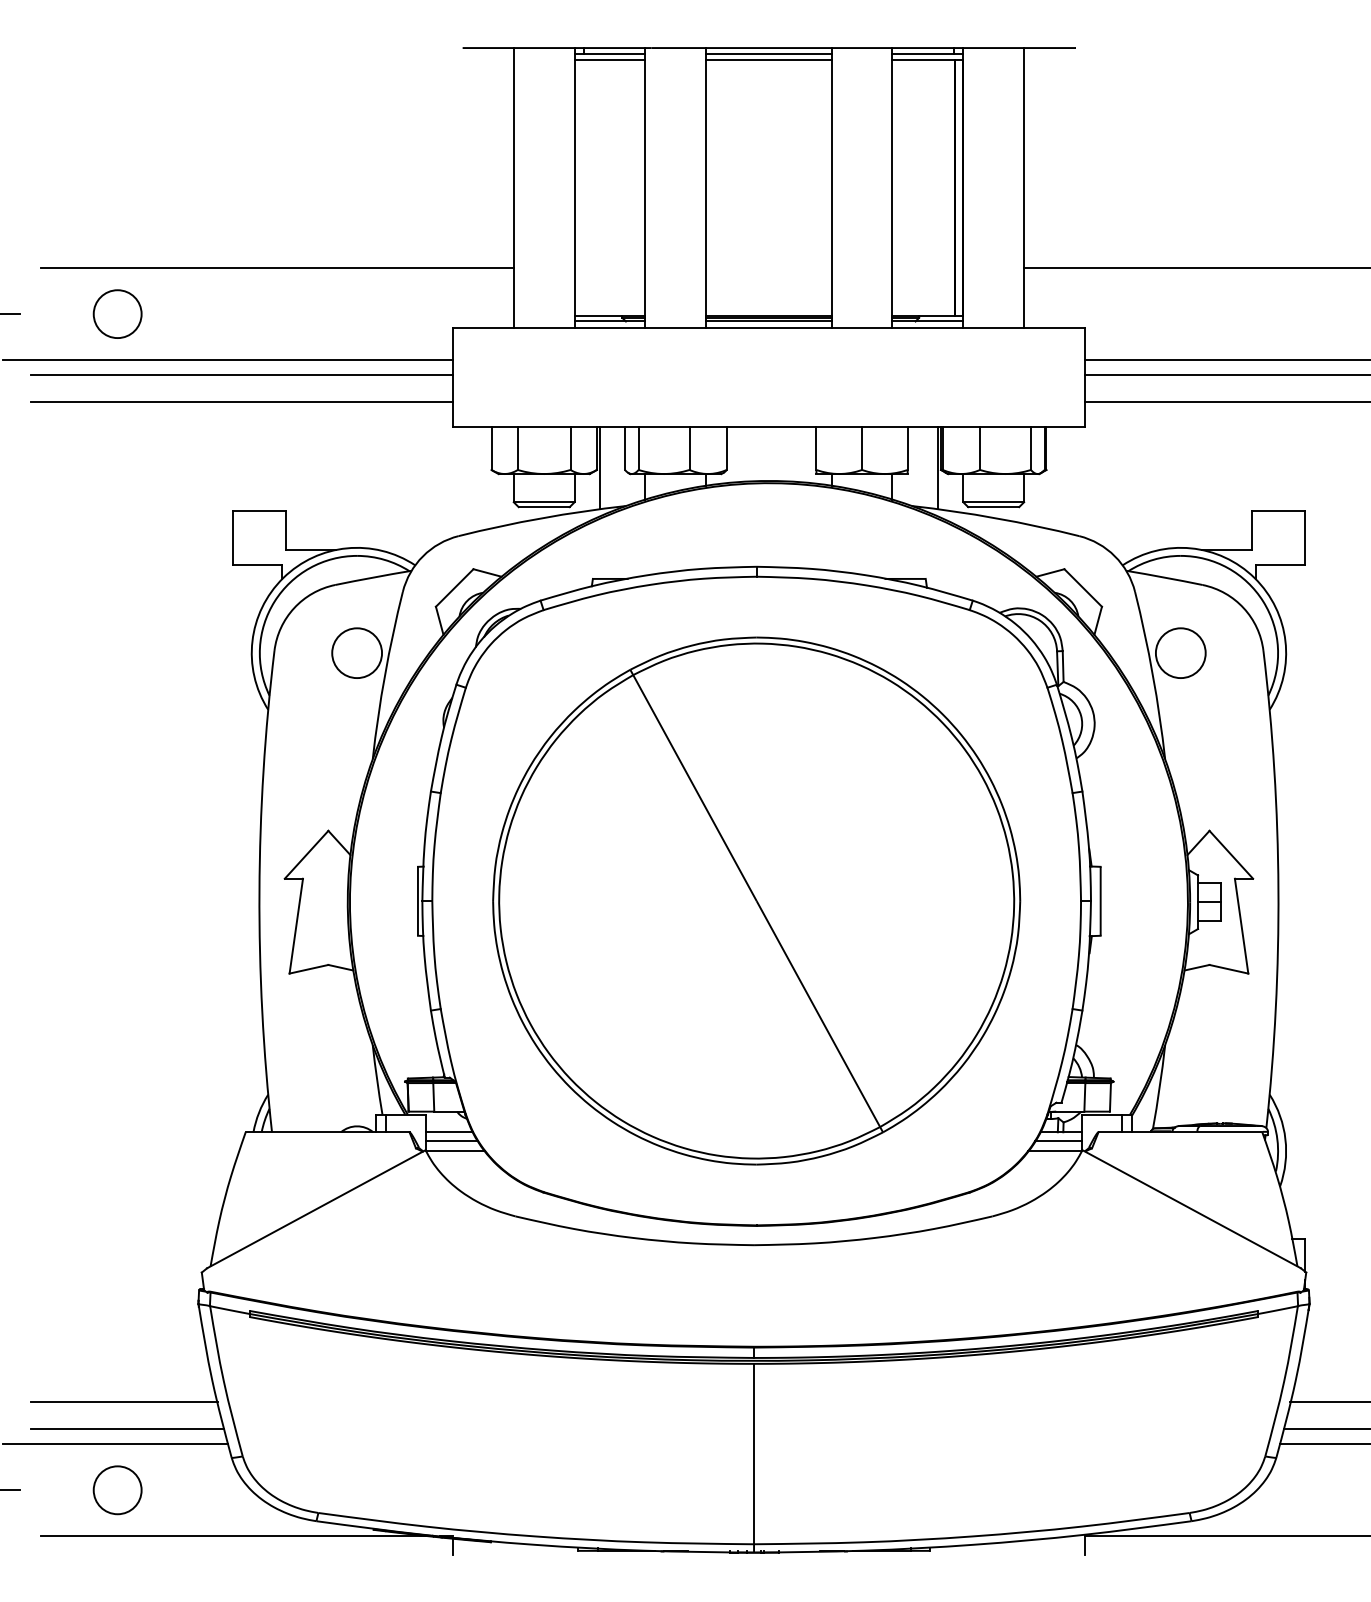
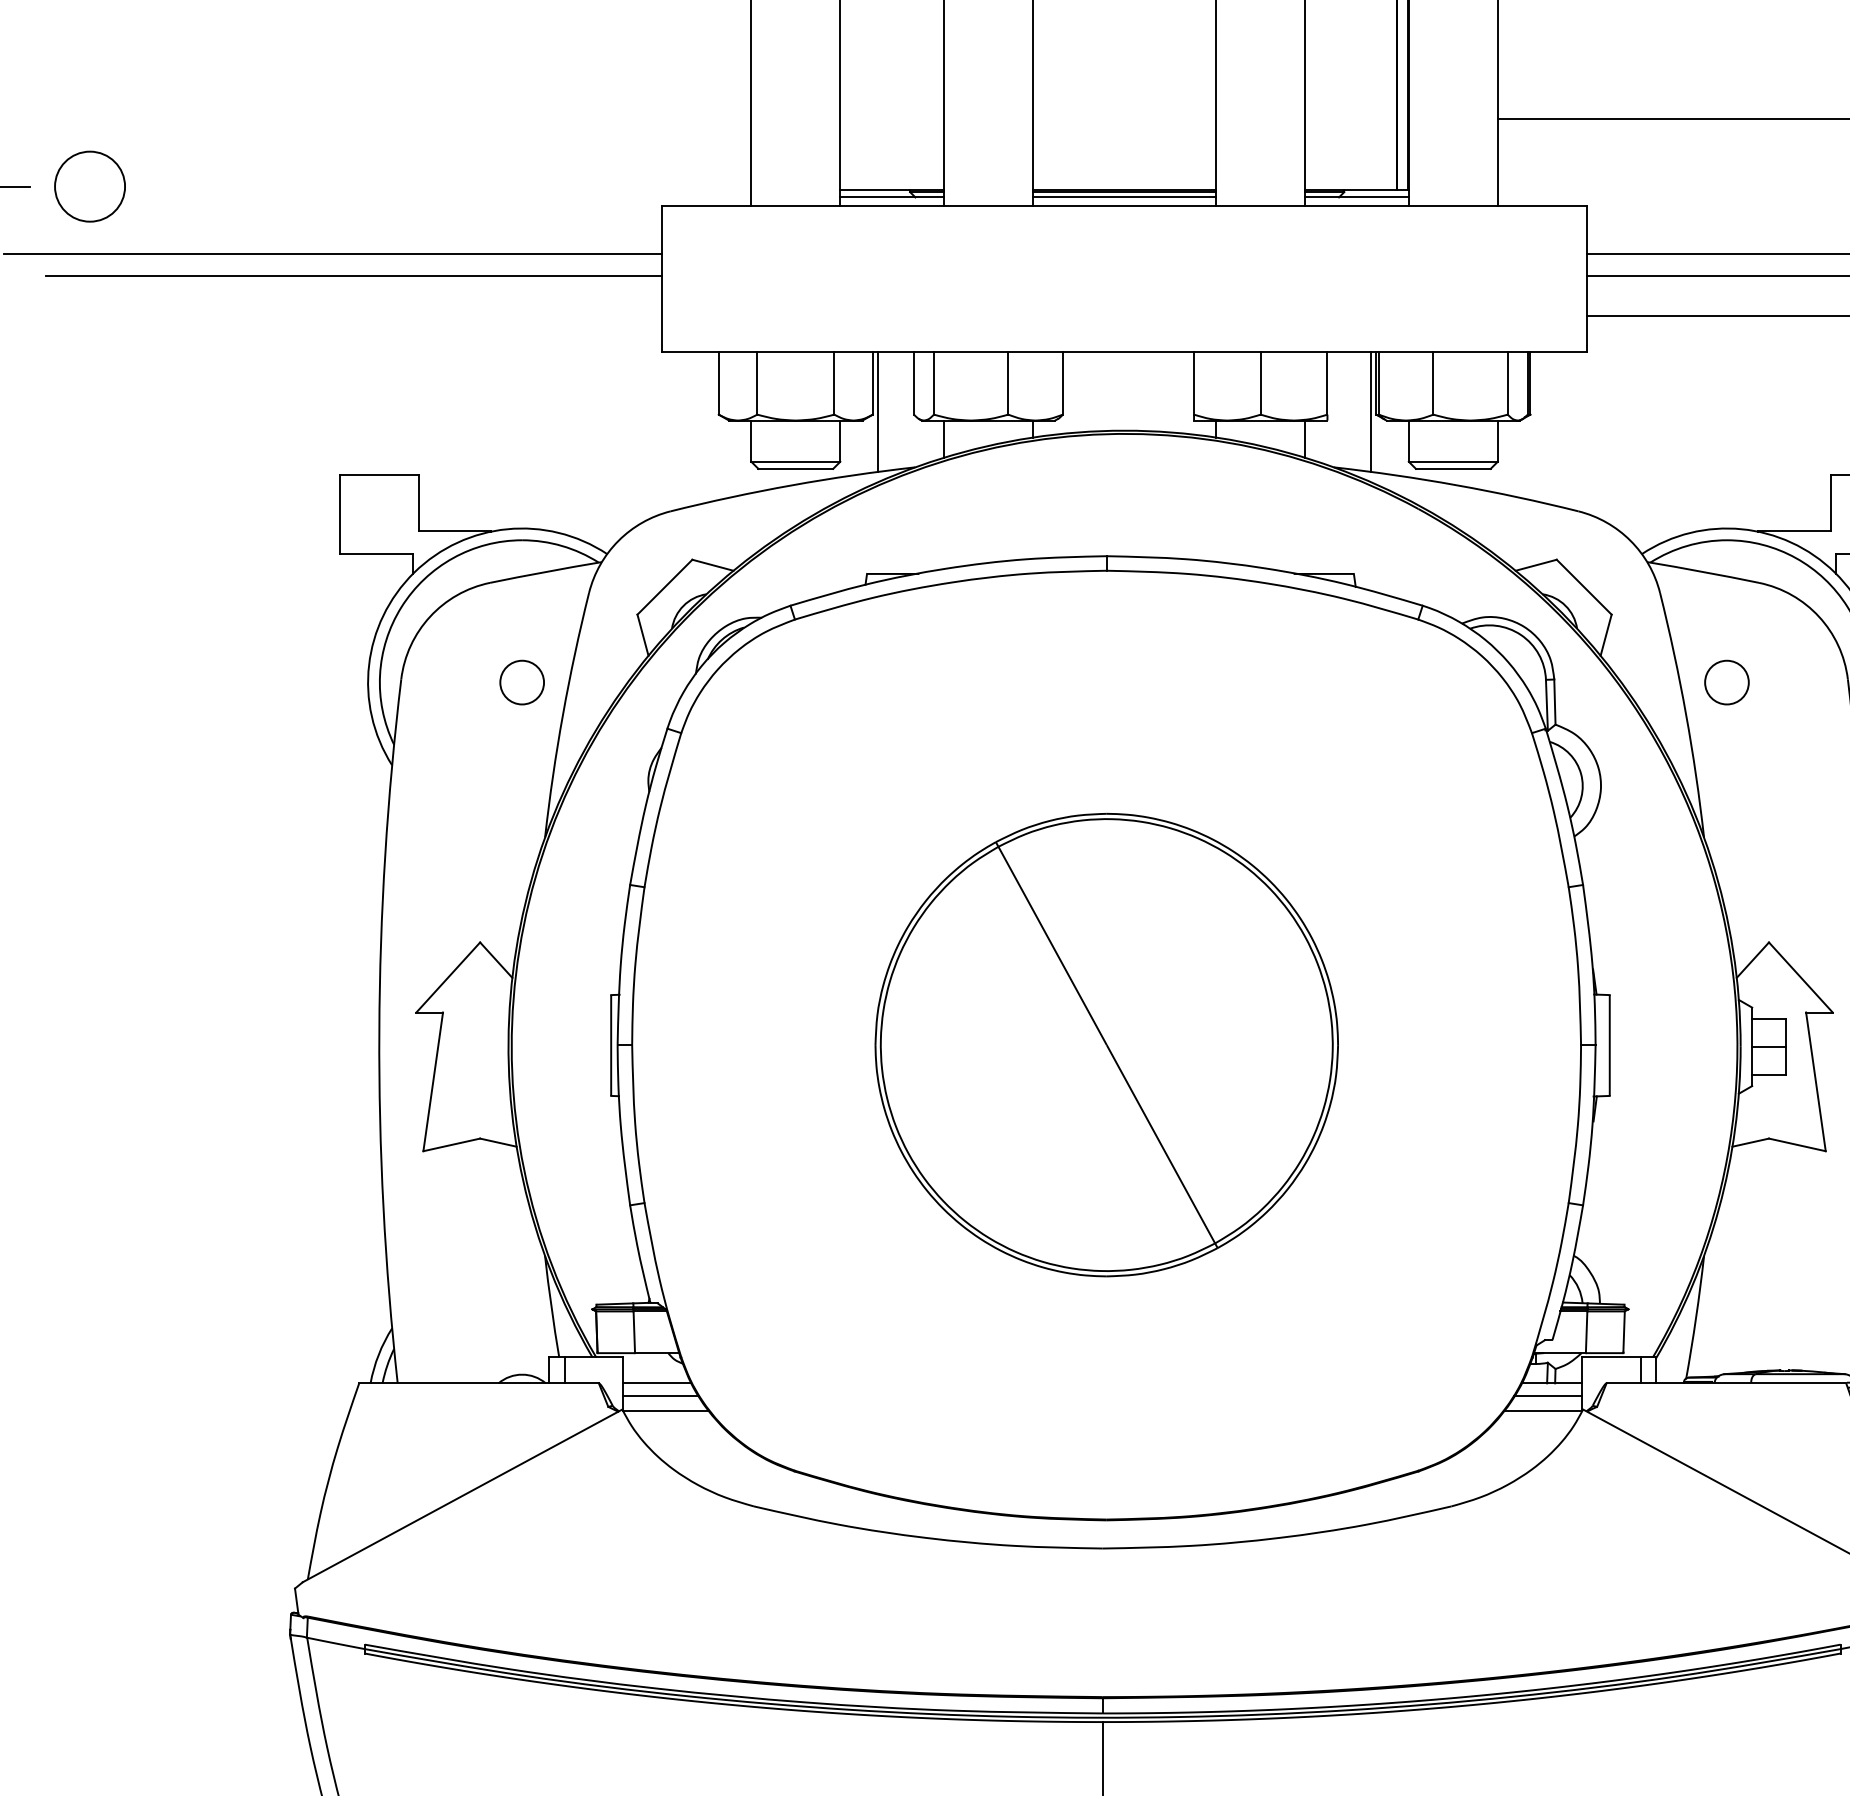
line: (277, 268) -> (405, 119), removed
circle: (117, 313) -> (89, 185), moved
line: (241, 402) -> (353, 315), removed
circle: (357, 653) -> (522, 683), size x0.6
circle: (1180, 653) -> (1726, 683), size x0.6
part: (756, 900) -> (1106, 1044), size x0.6
line: (123, 1401) -> (180, 1777), removed

